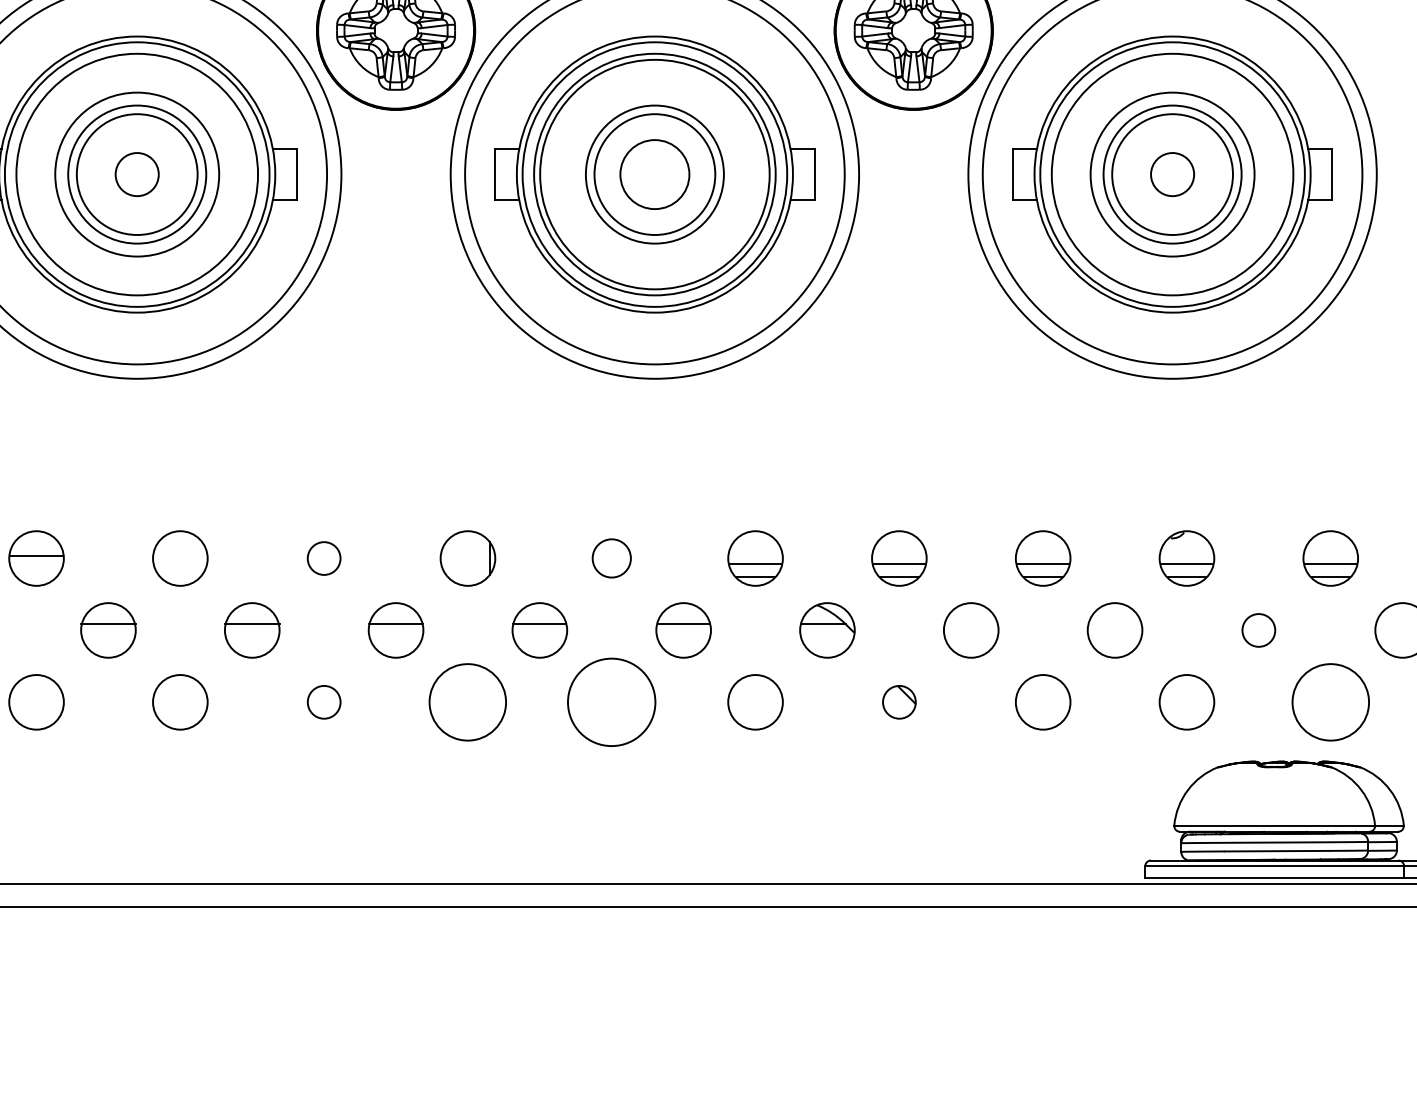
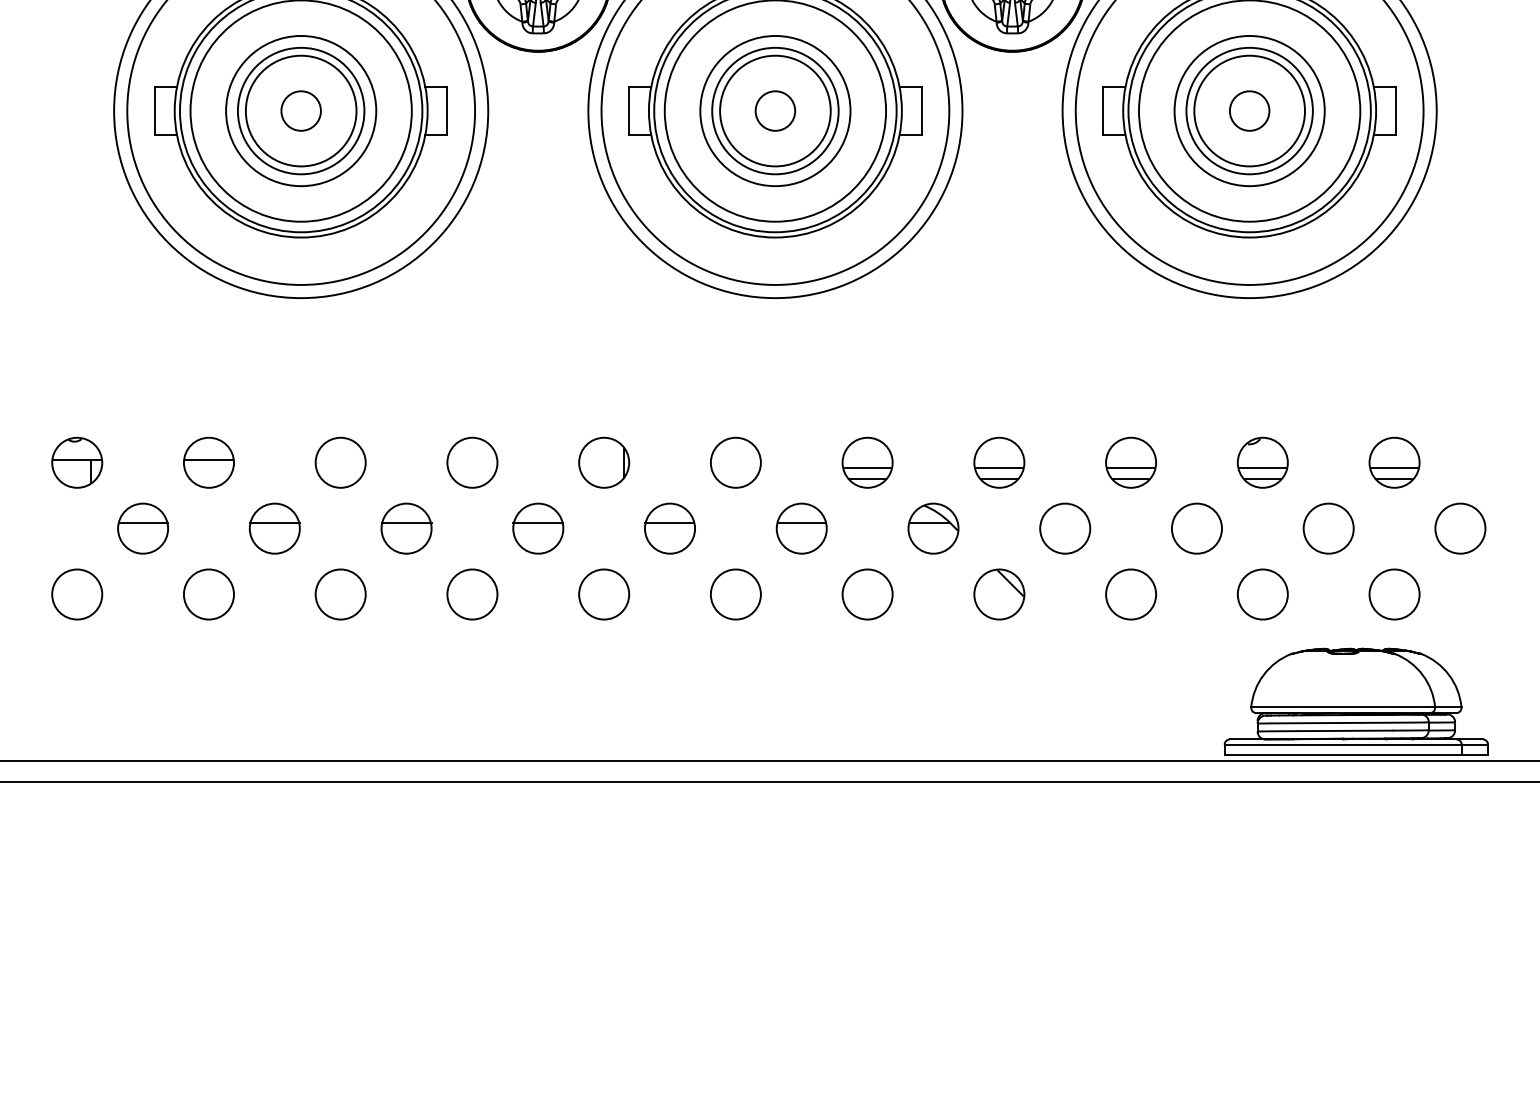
circle: (654, 173) -> (775, 110), size x0.62
circle: (654, 173) -> (775, 110), size x0.71
circle: (324, 558) -> (472, 462), size x1.67
circle: (611, 558) -> (735, 462), size x1.43
circle: (1258, 630) -> (1328, 528), size x1.67
circle: (324, 702) -> (472, 594), size x1.67
circle: (468, 702) -> (604, 594), size x0.71
circle: (611, 702) -> (735, 594), size x0.62
part: (899, 702) -> (999, 594), size x1.67
circle: (1330, 702) -> (1394, 594), size x0.71

